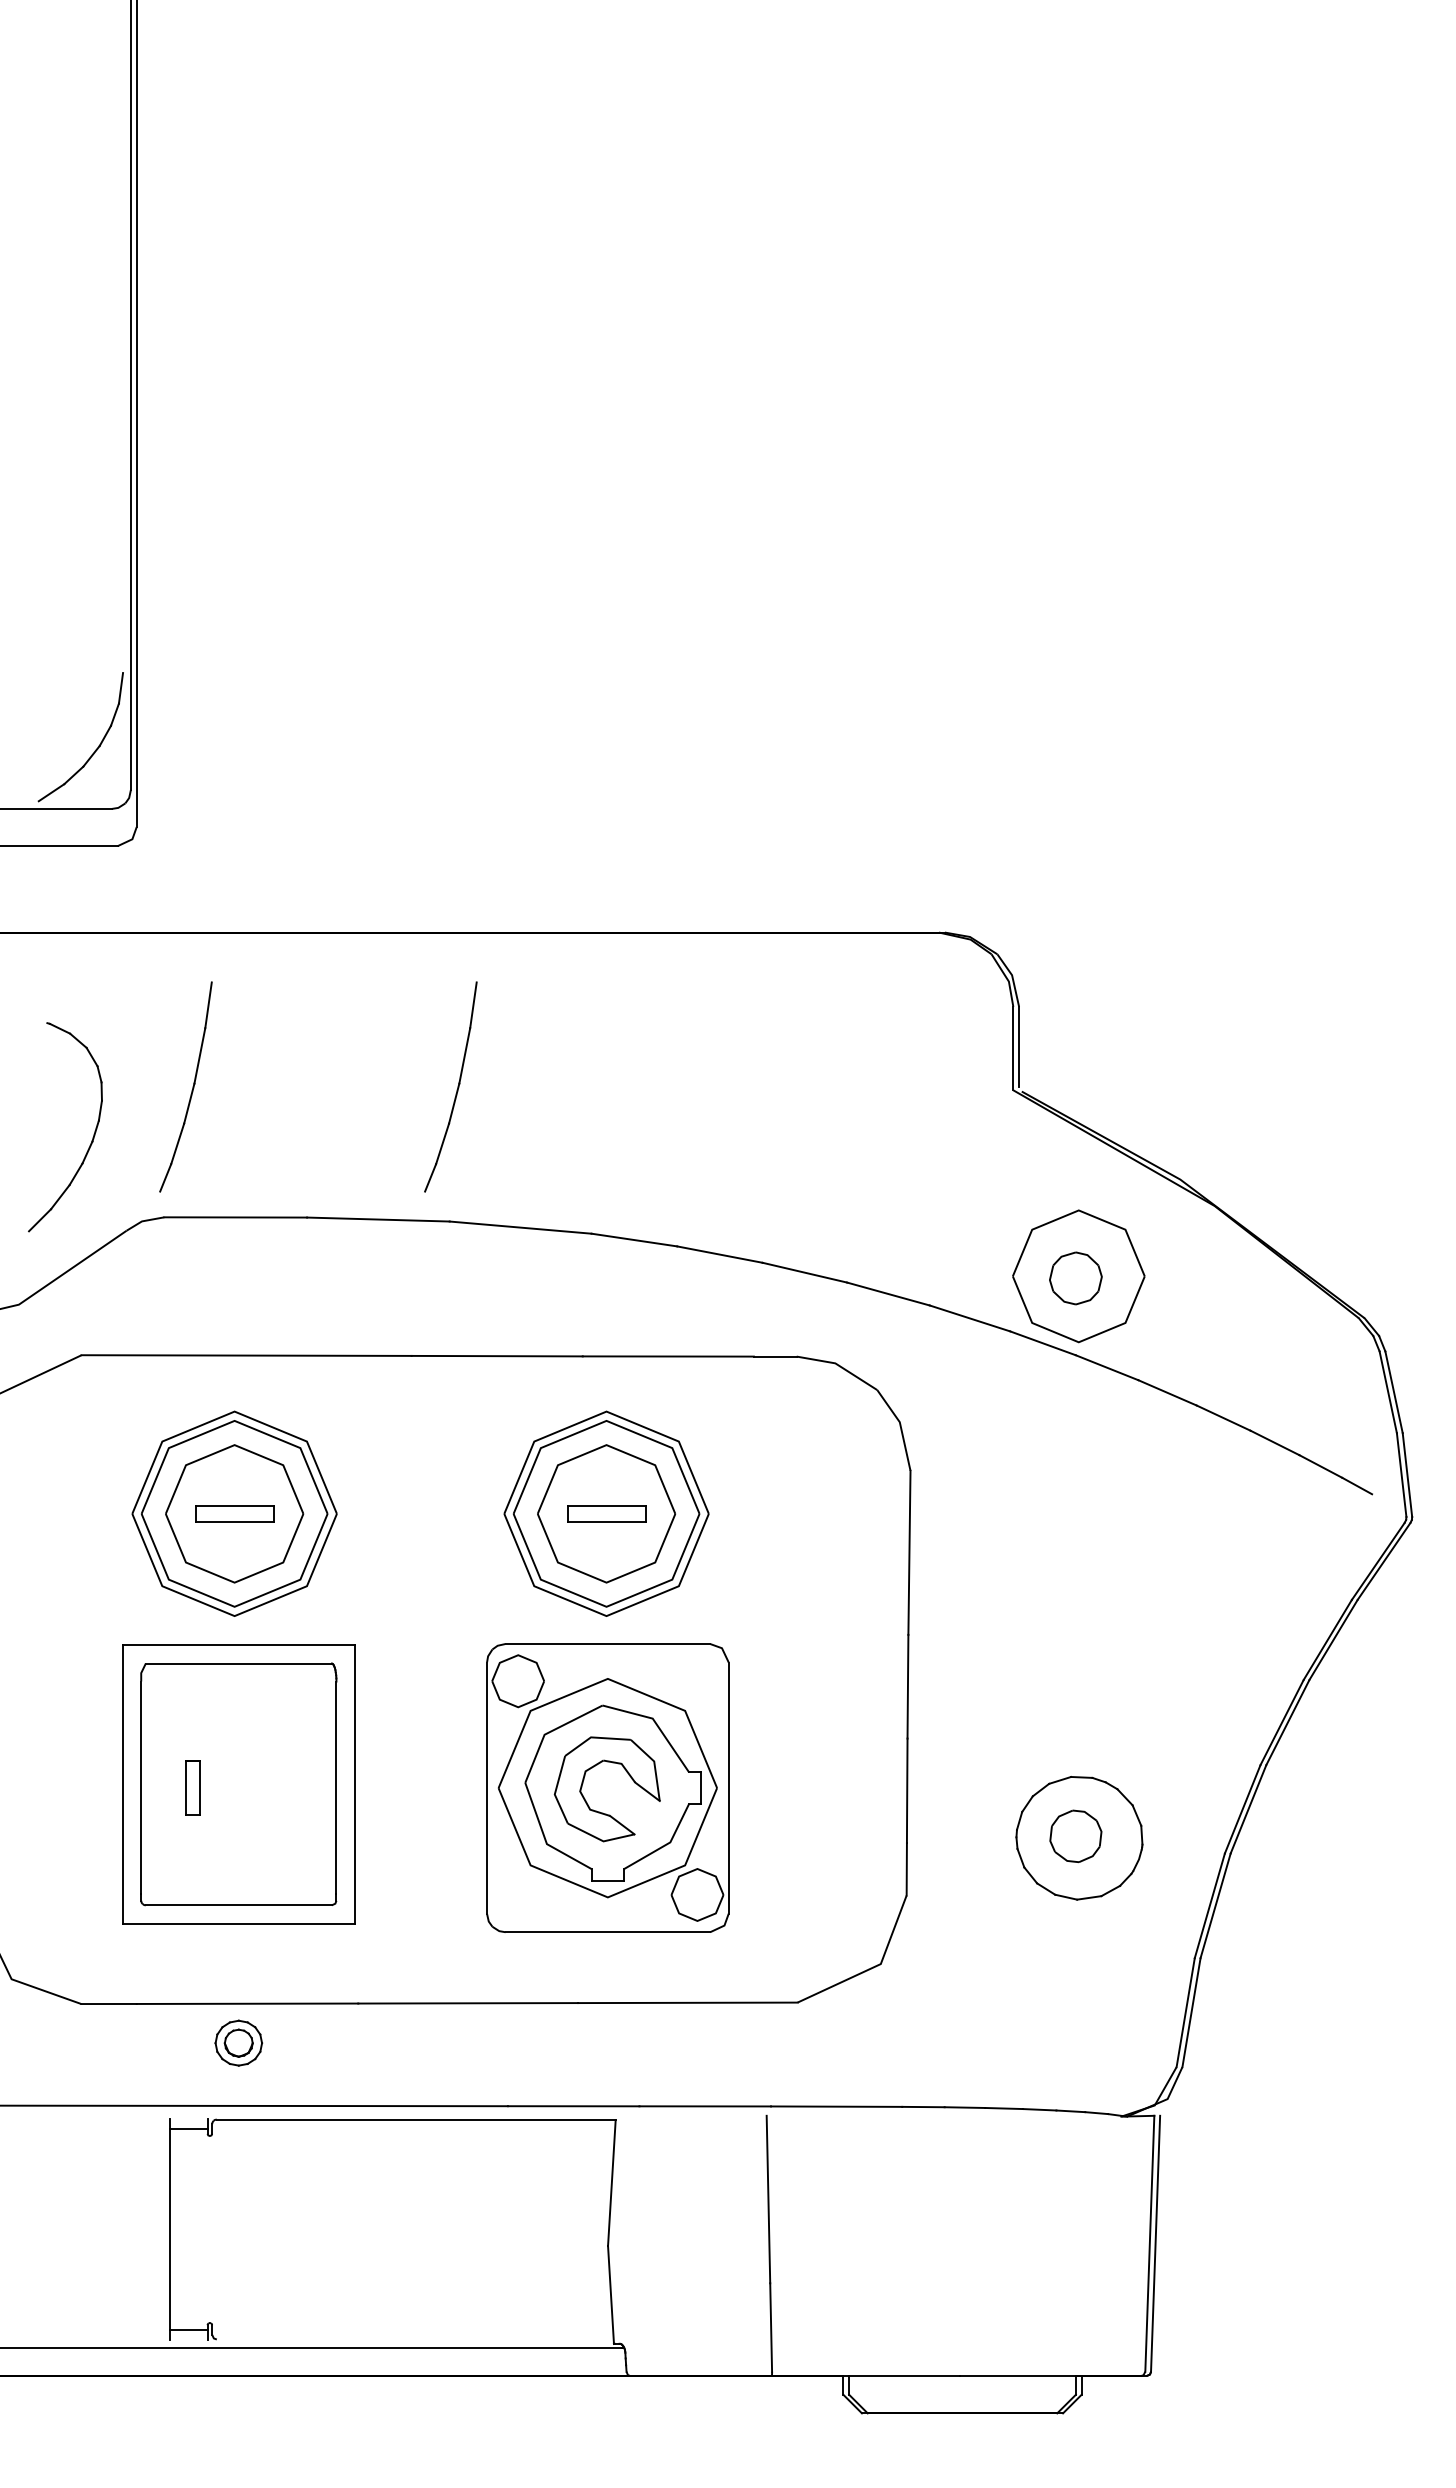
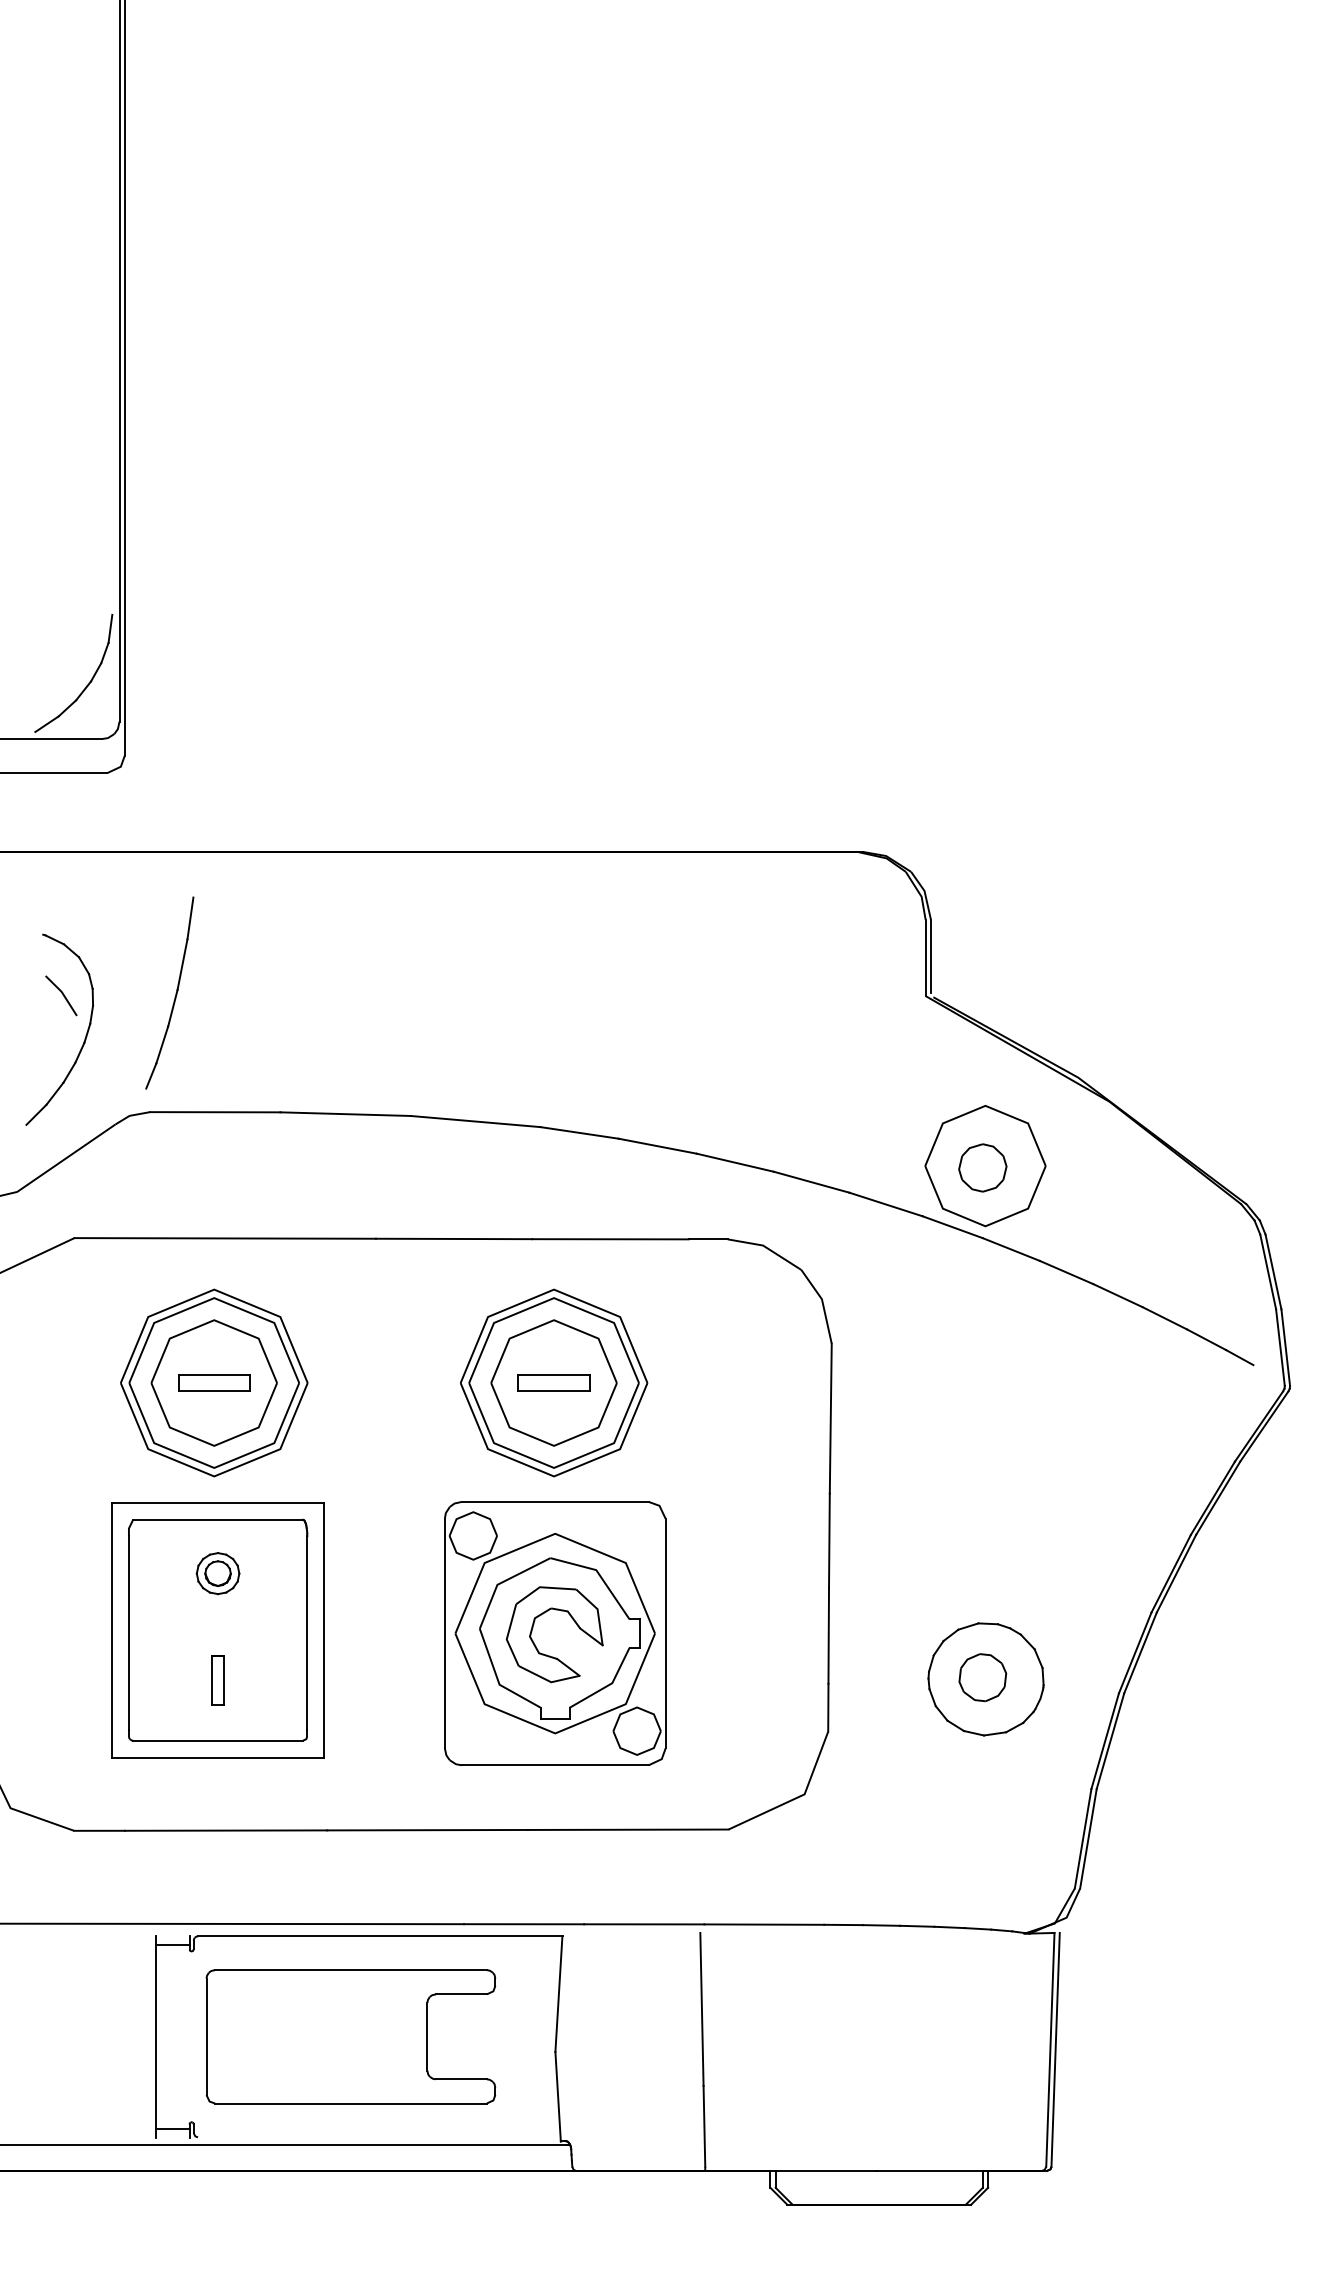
part: (457, 1087) -> (417, 993), removed
line: (68, 1089) -> (62, 995), added
part: (192, 1788) -> (217, 1680), moved
part: (238, 2043) -> (217, 1573), moved
part: (383, 2229) -> (350, 2036), added

